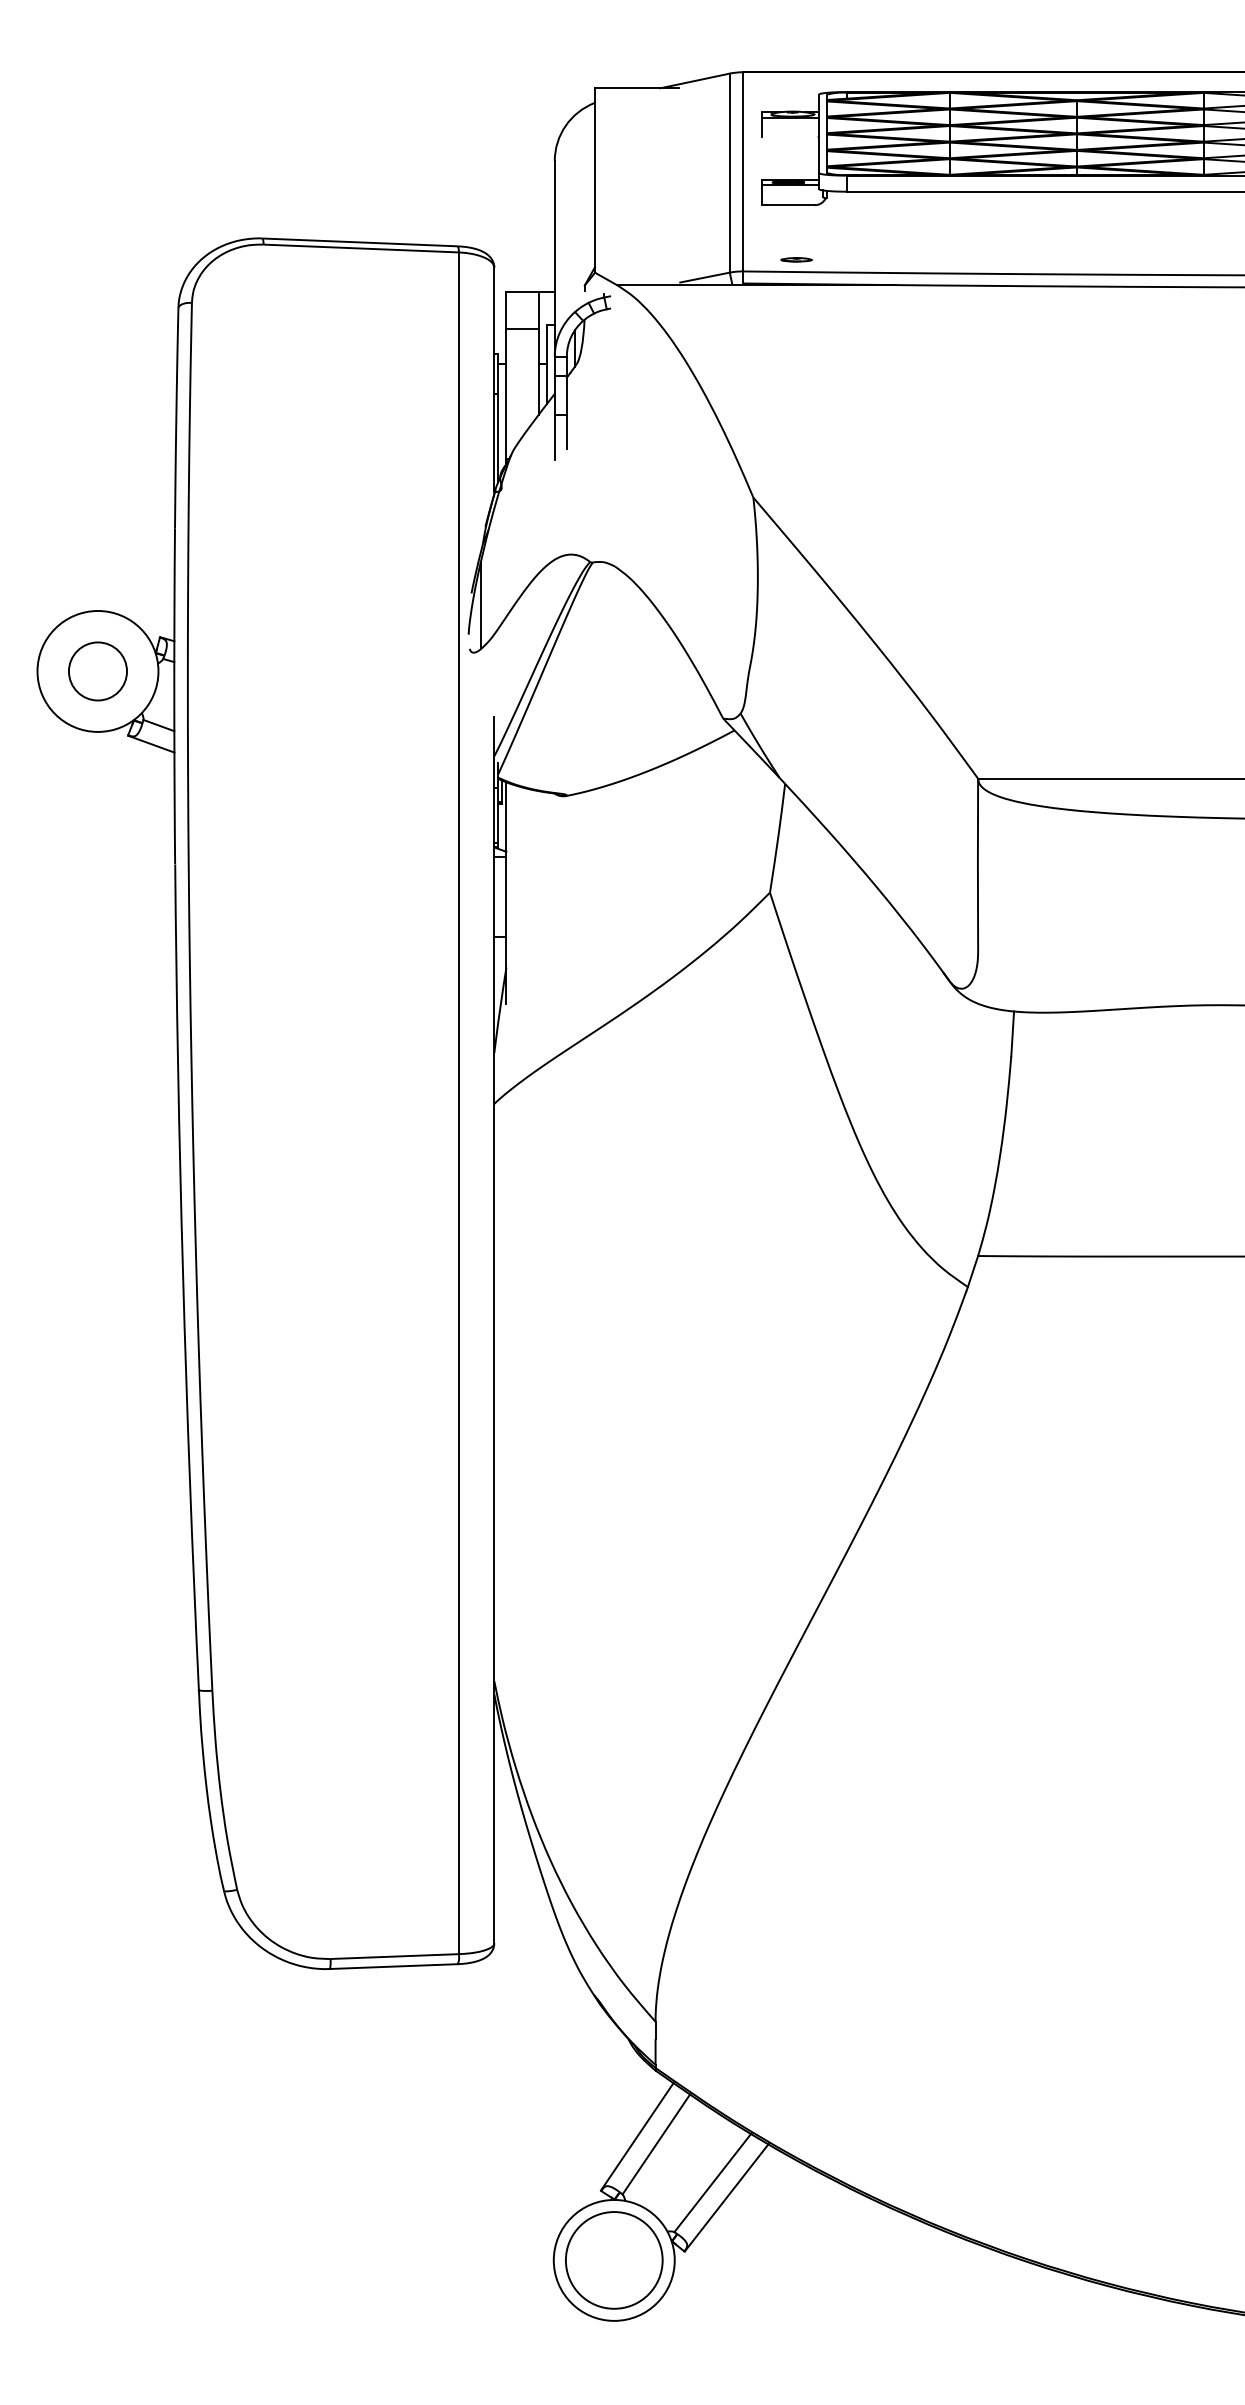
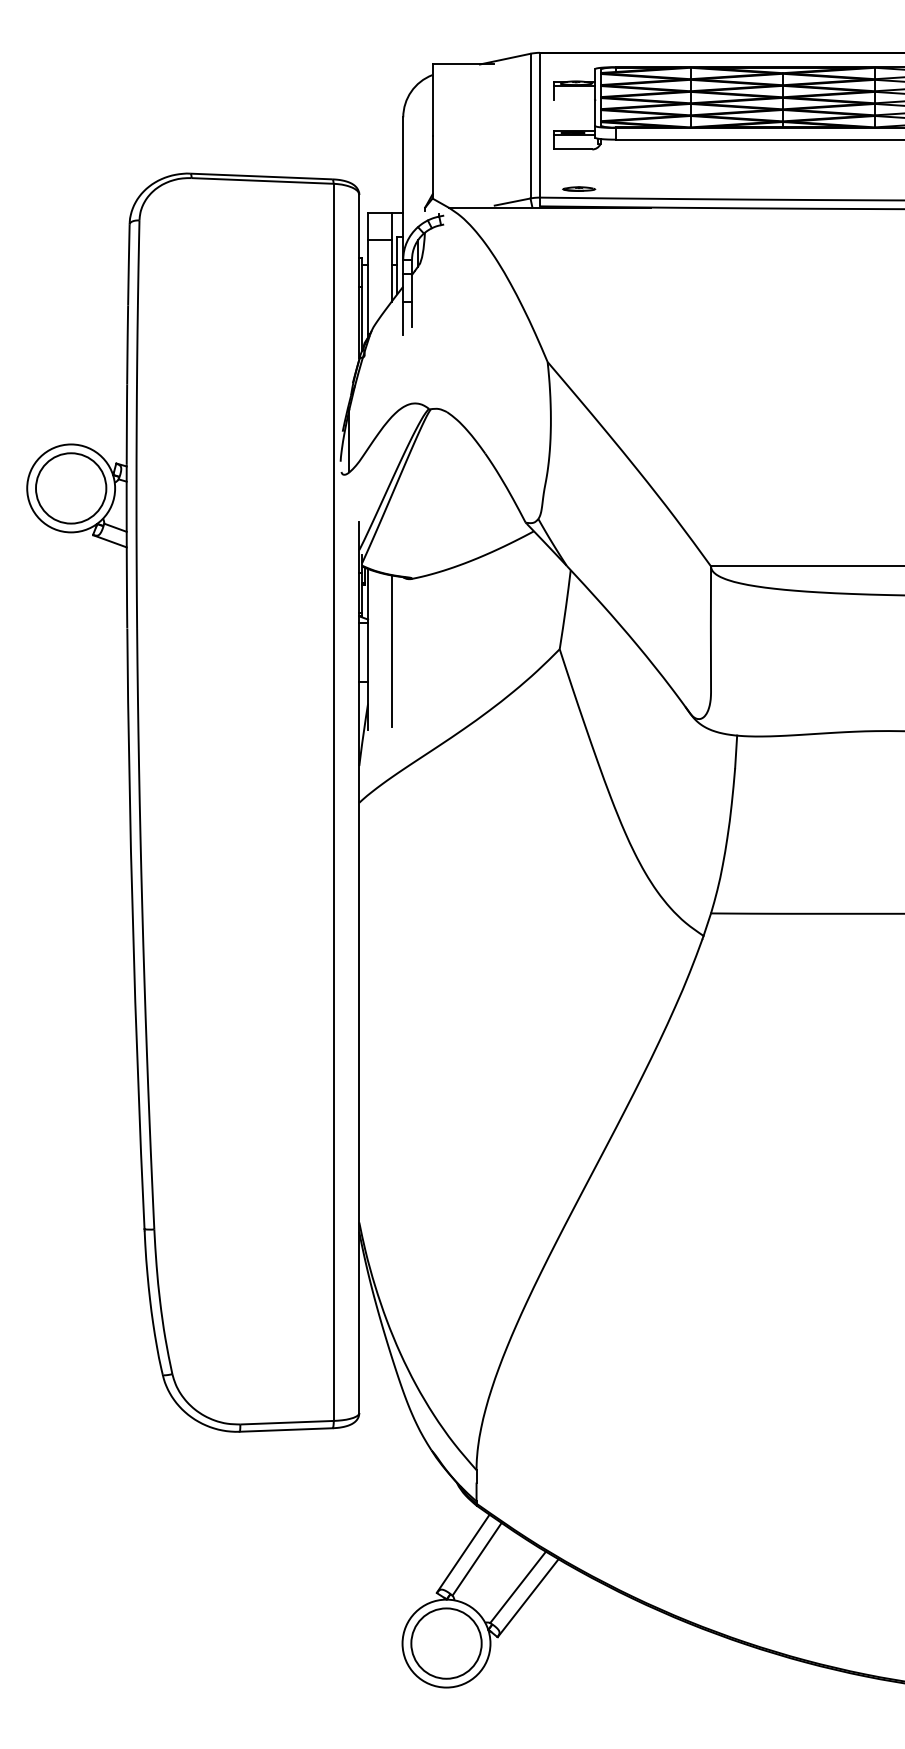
part: (796, 259) -> (578, 188), size x1.43
circle: (97, 671) -> (70, 488), size x1.67
line: (538, 895) -> (391, 651), added

